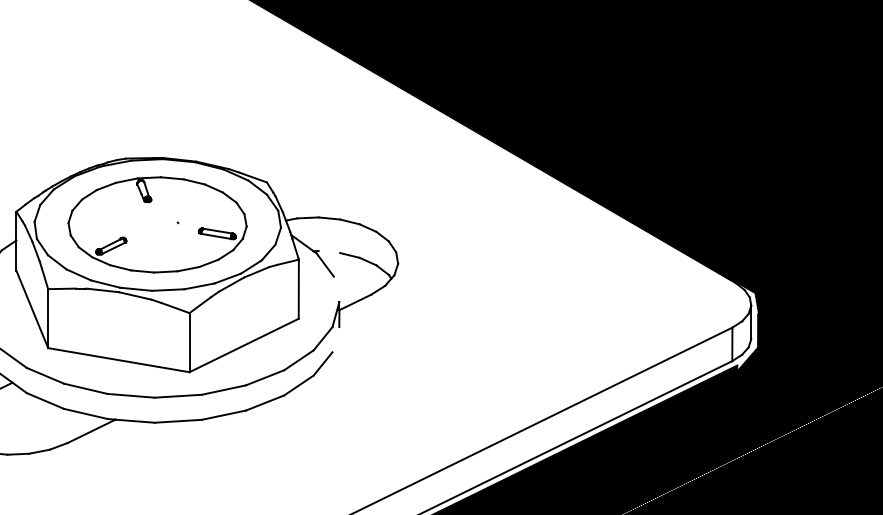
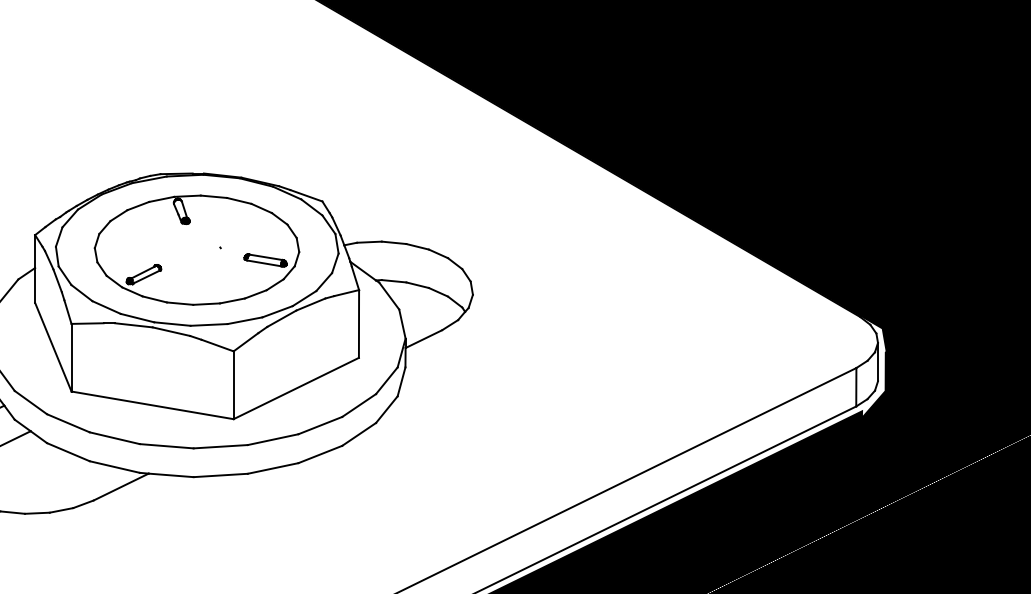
line: (328, 252) -> (393, 281), added
line: (336, 288) -> (402, 323), added
line: (335, 339) -> (401, 381), added

